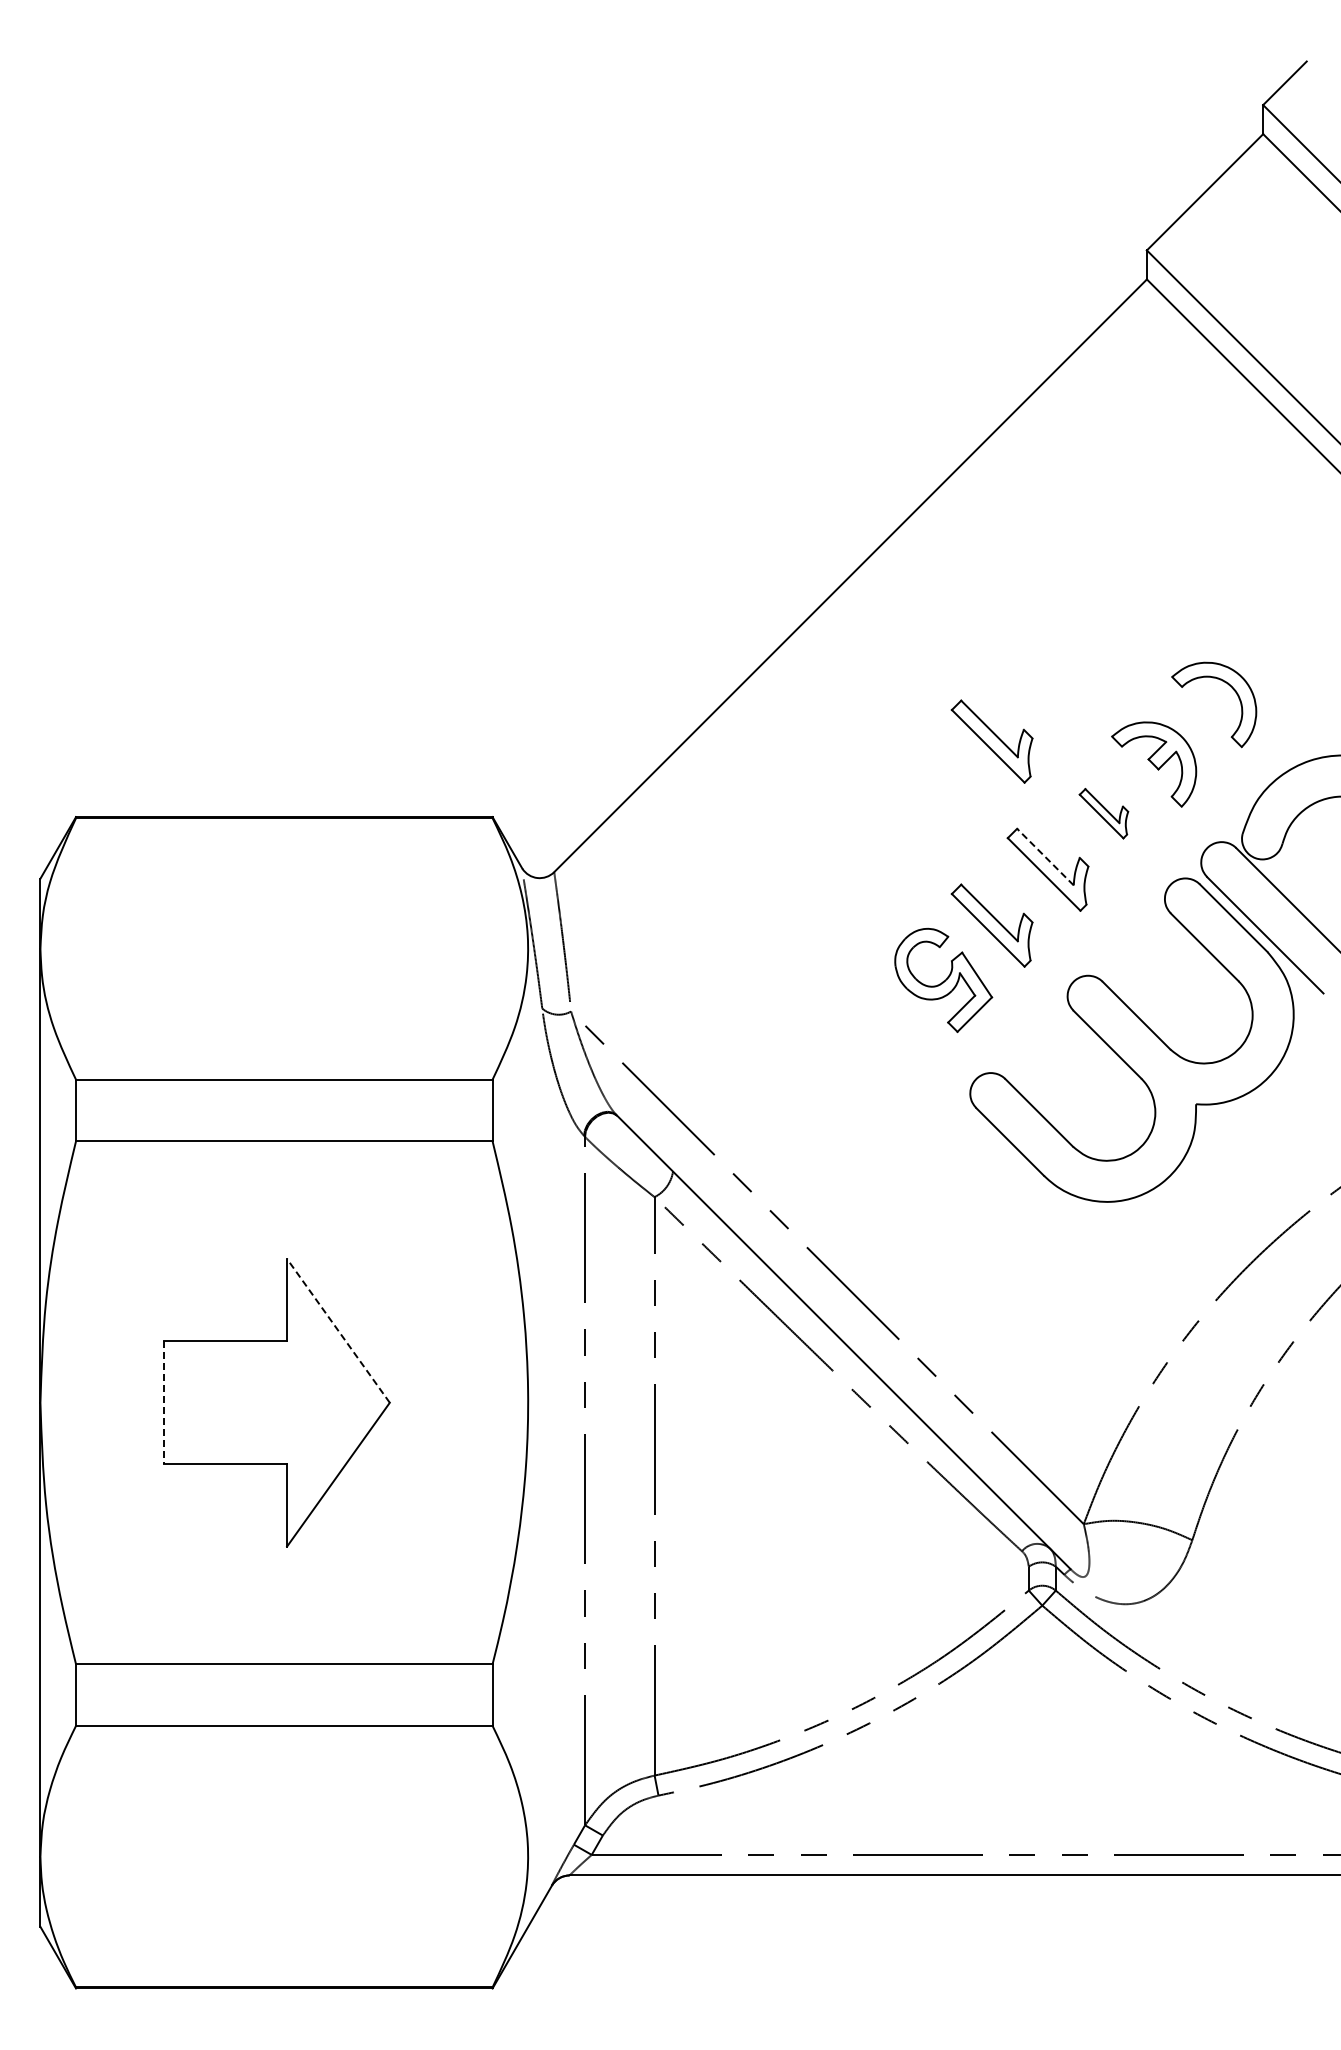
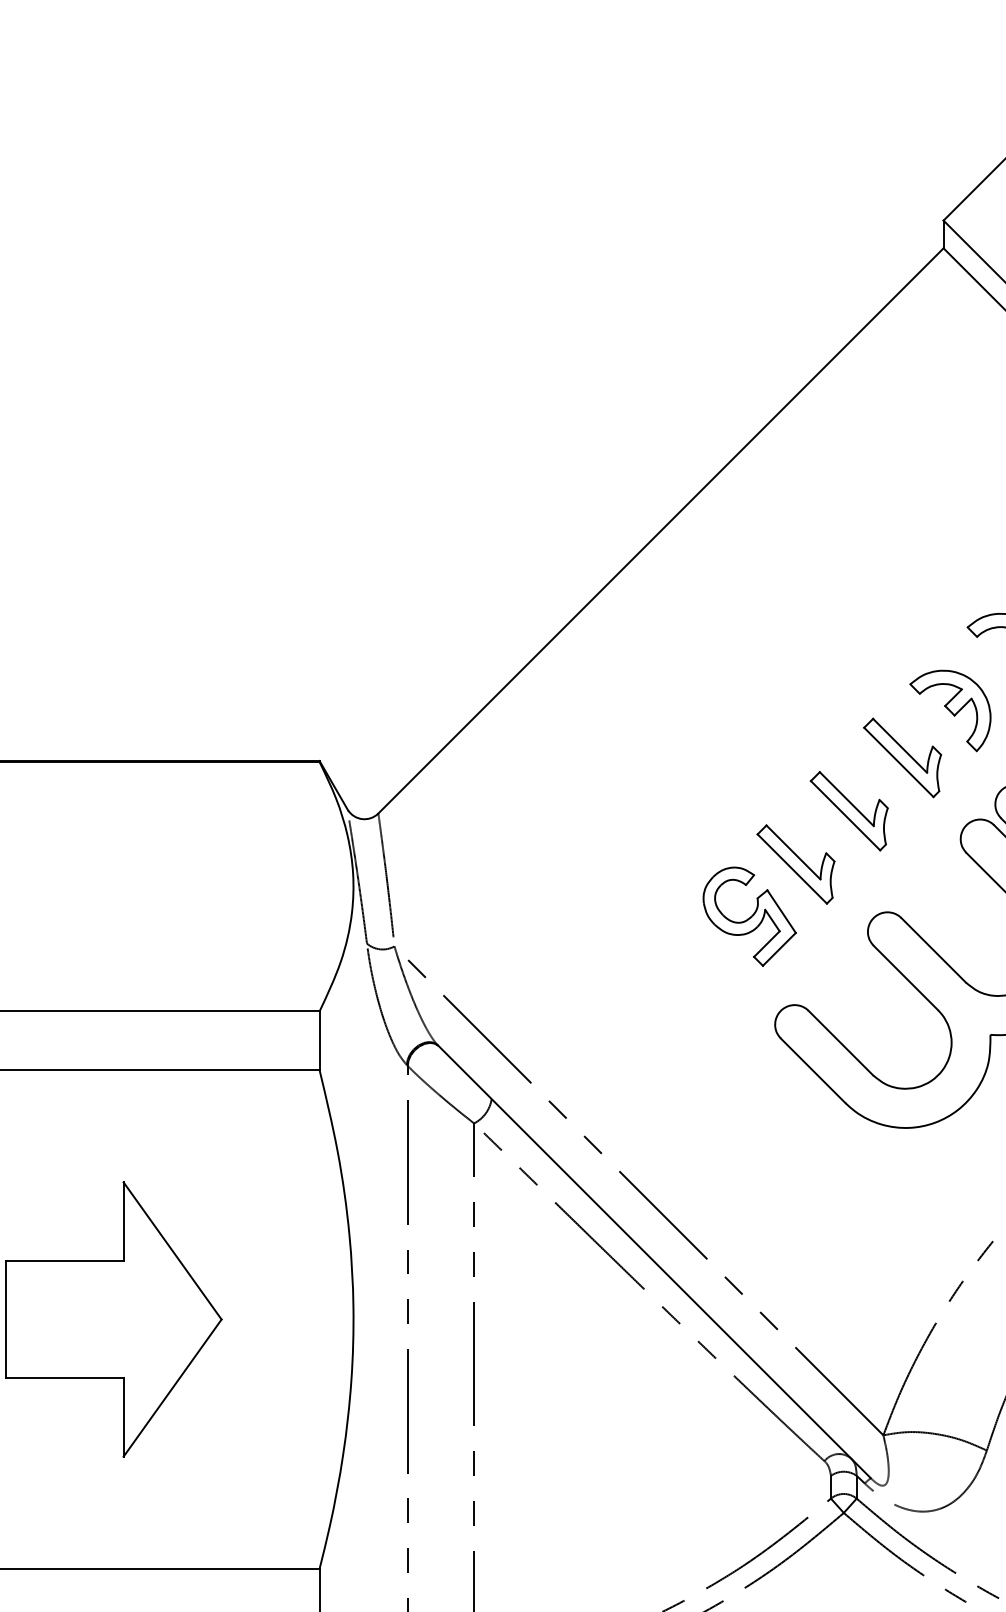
part: (991, 741) -> (795, 688), removed
part: (1103, 813) -> (902, 757), size x1.67
line: (1045, 856) -> (846, 798), dashed -> solid
line: (338, 1330) -> (172, 1250), dashed -> solid
line: (163, 1402) -> (5, 1319), dashed -> solid

